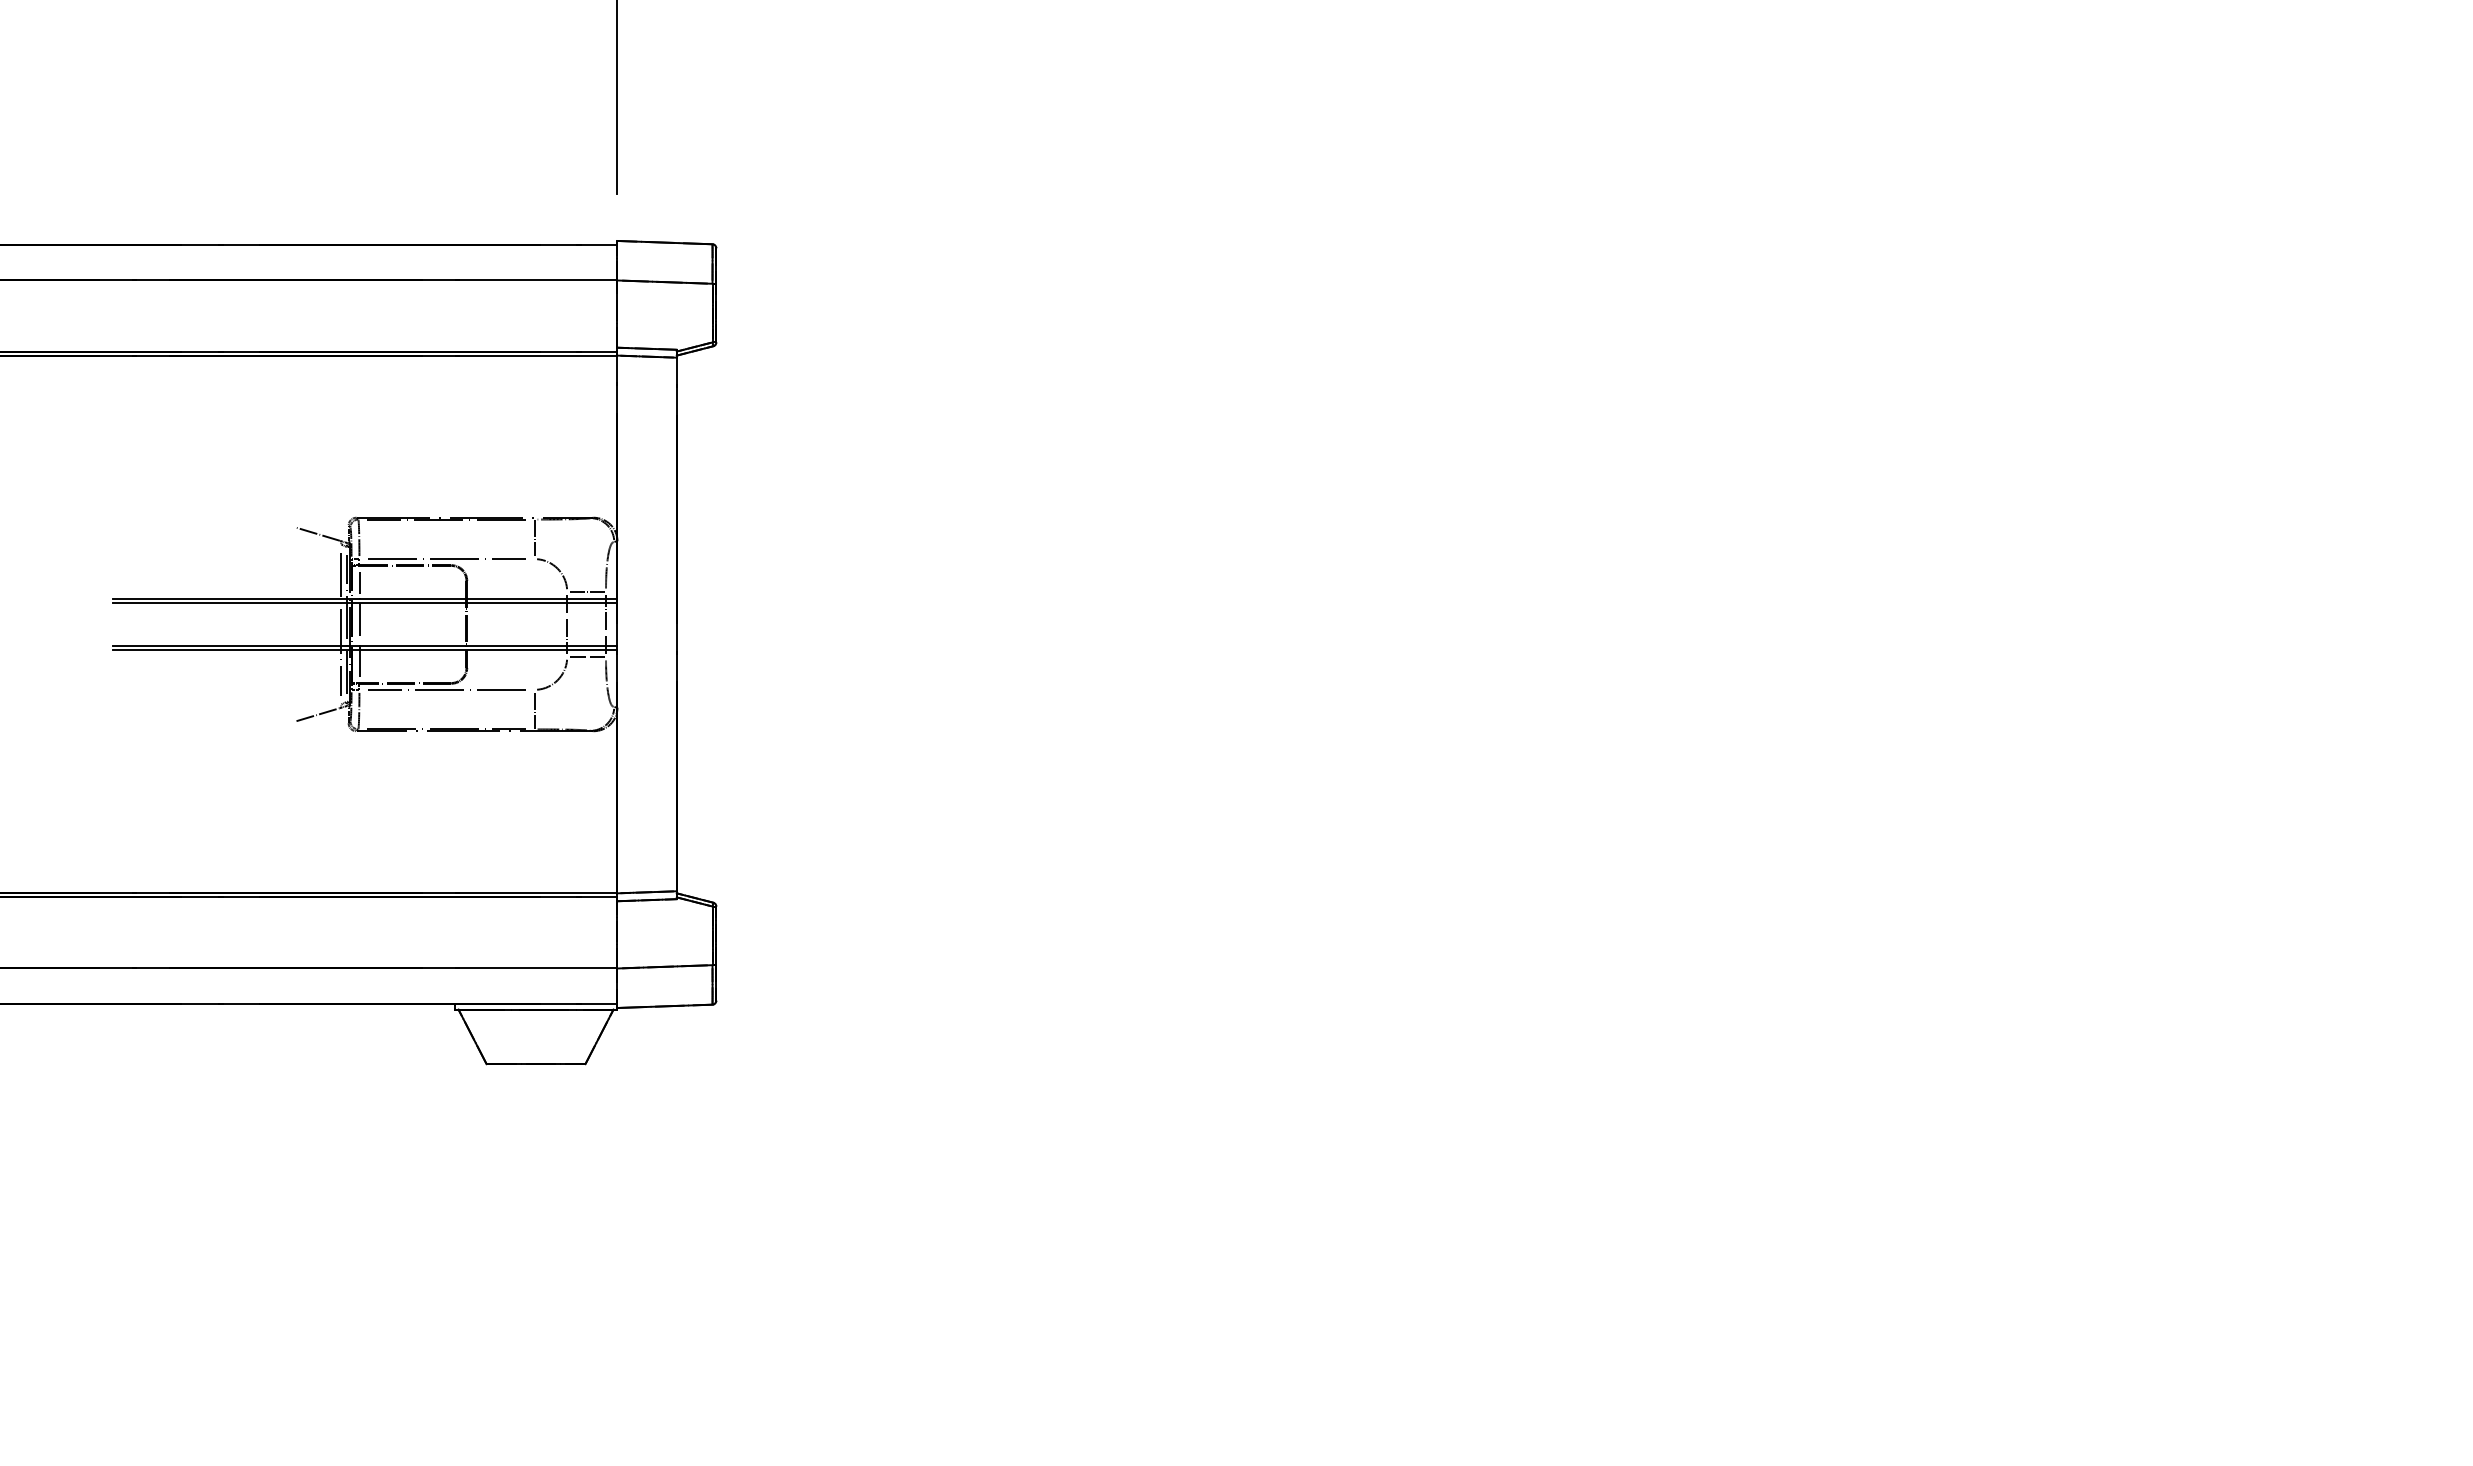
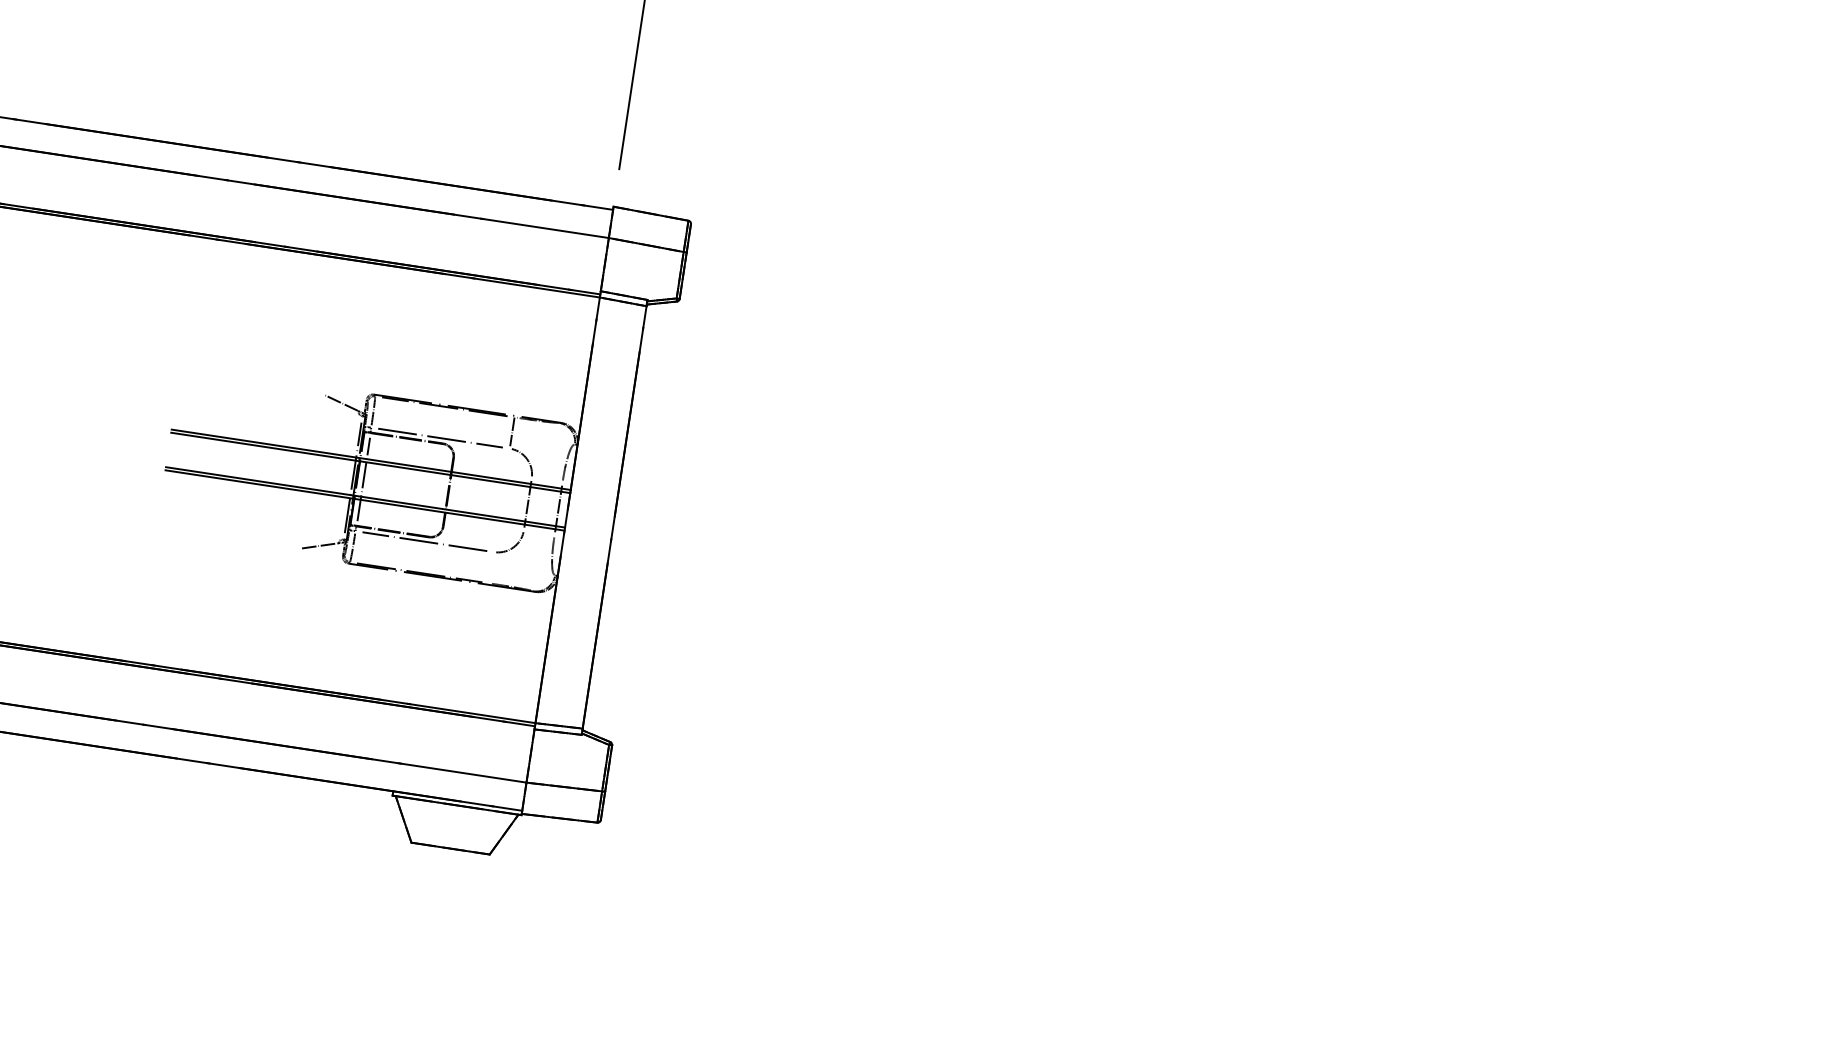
line: (587, 591) -> (547, 480), removed
line: (341, 624) -> (349, 477), removed
line: (587, 657) -> (539, 532), removed
line: (534, 710) -> (491, 568), removed

